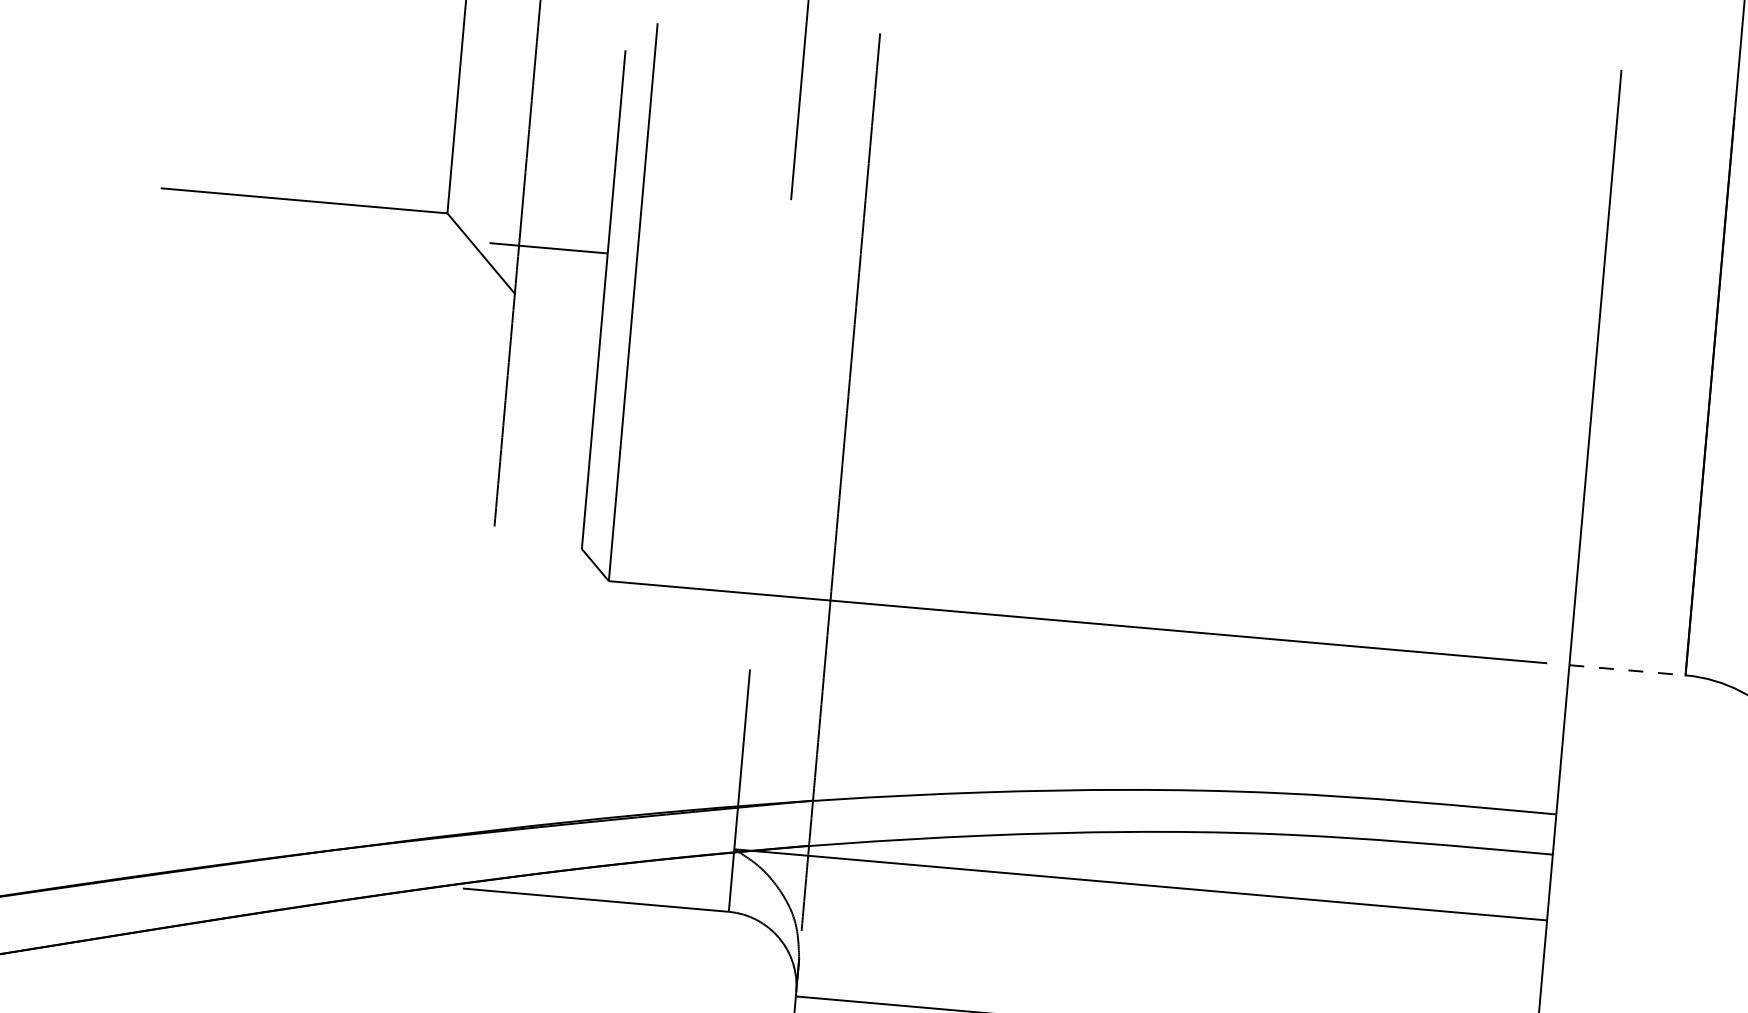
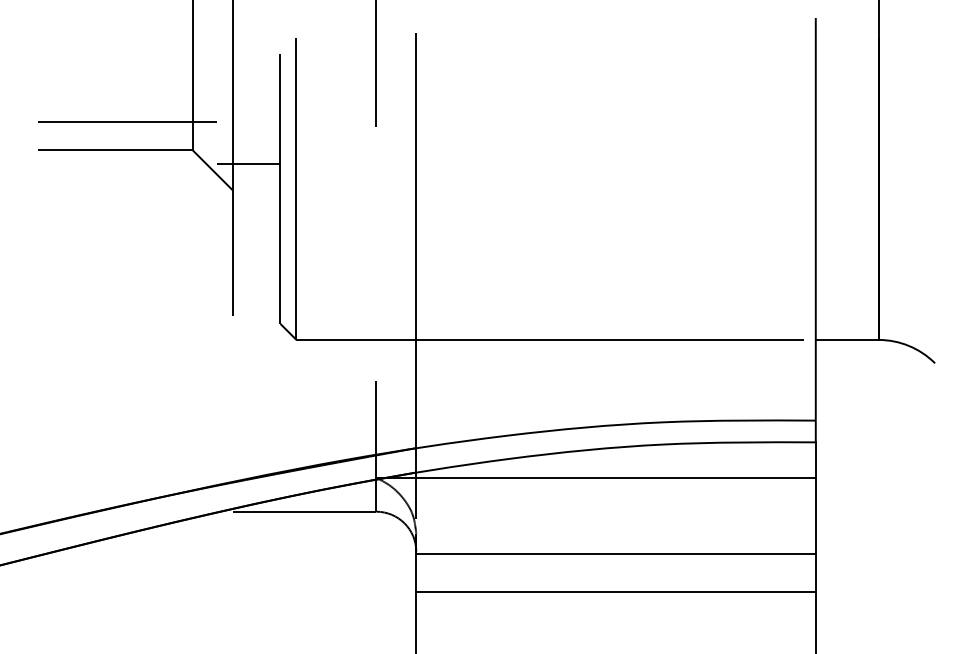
line: (331, 151) -> (127, 122), added
line: (1628, 669) -> (847, 339), dashed -> solid

